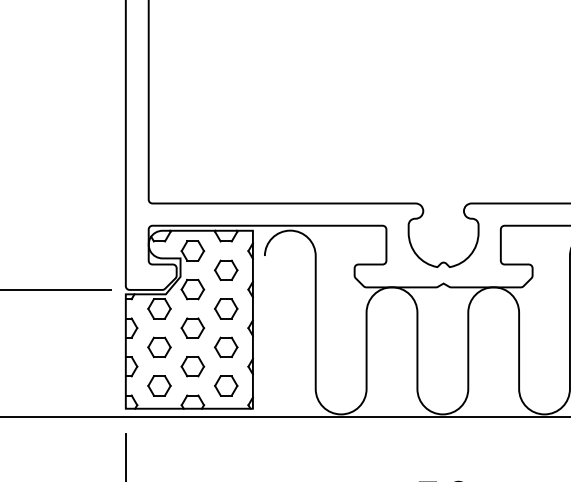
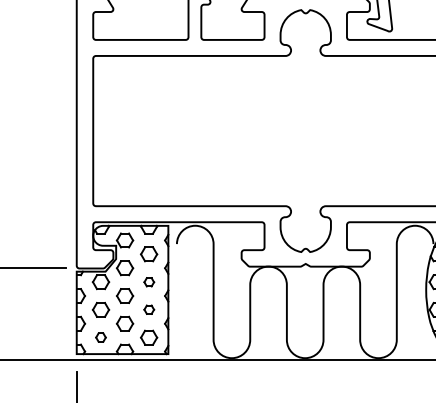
part: (226, 309) -> (149, 282), size x0.6
part: (226, 346) -> (149, 309), size x0.6
part: (158, 385) -> (100, 337), size x0.6

